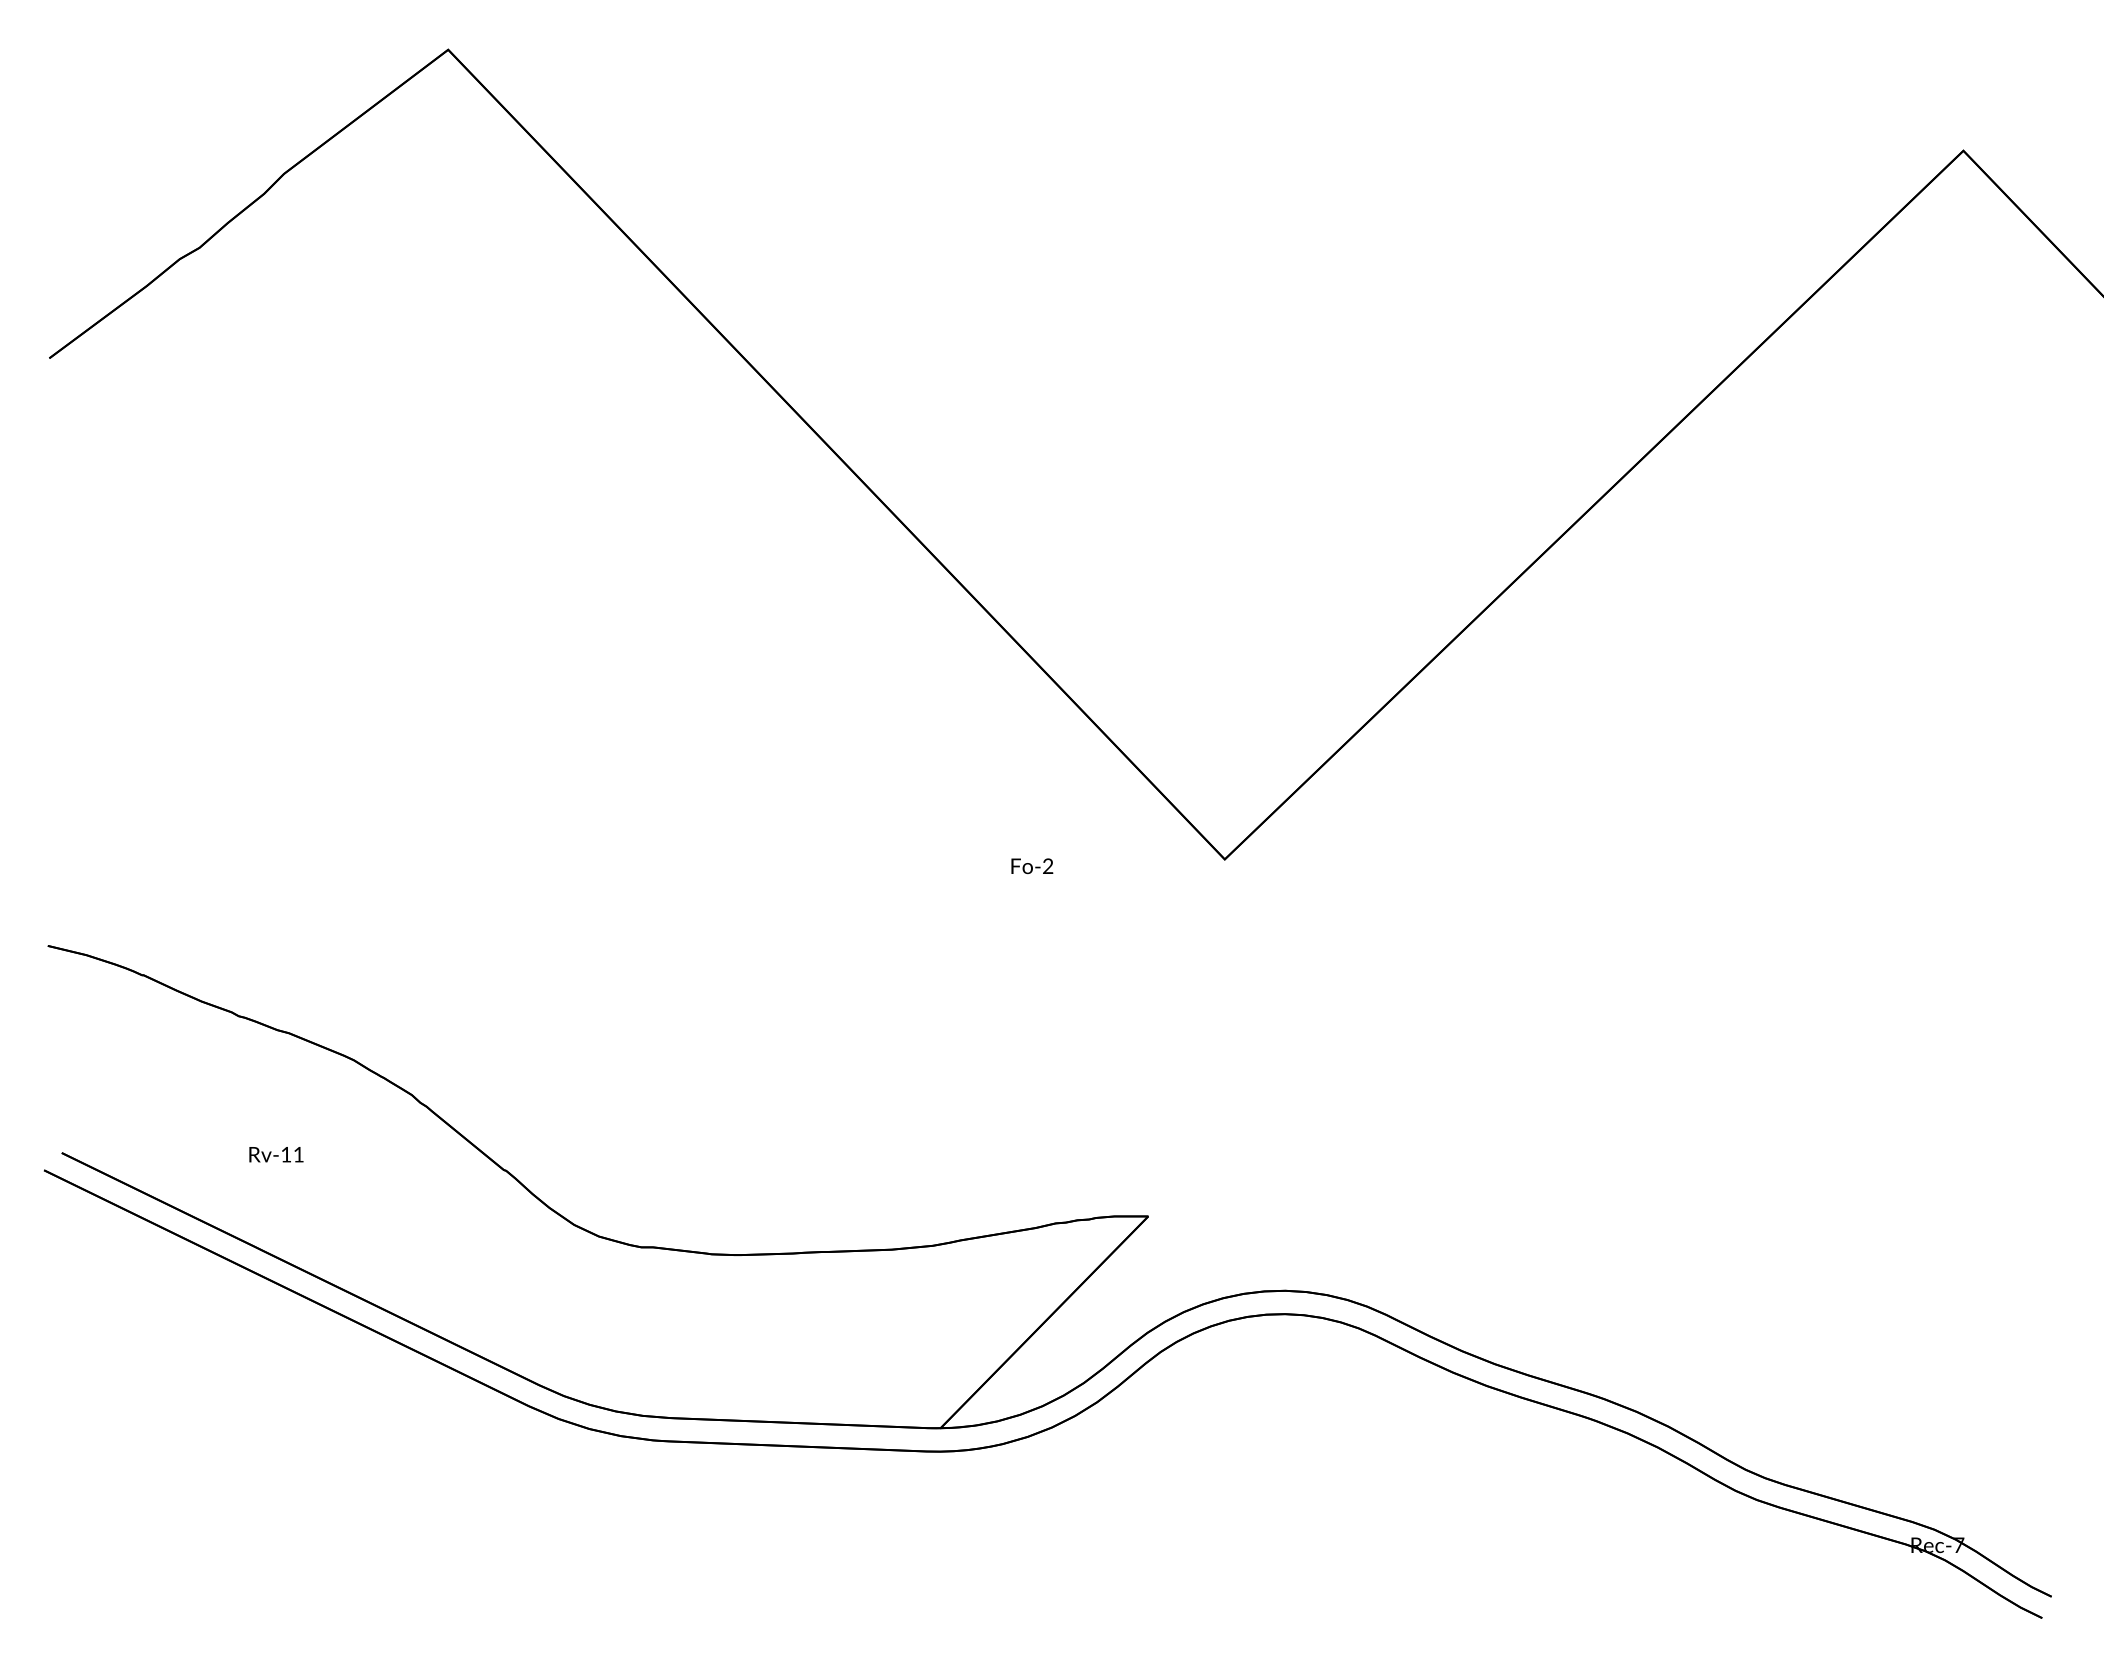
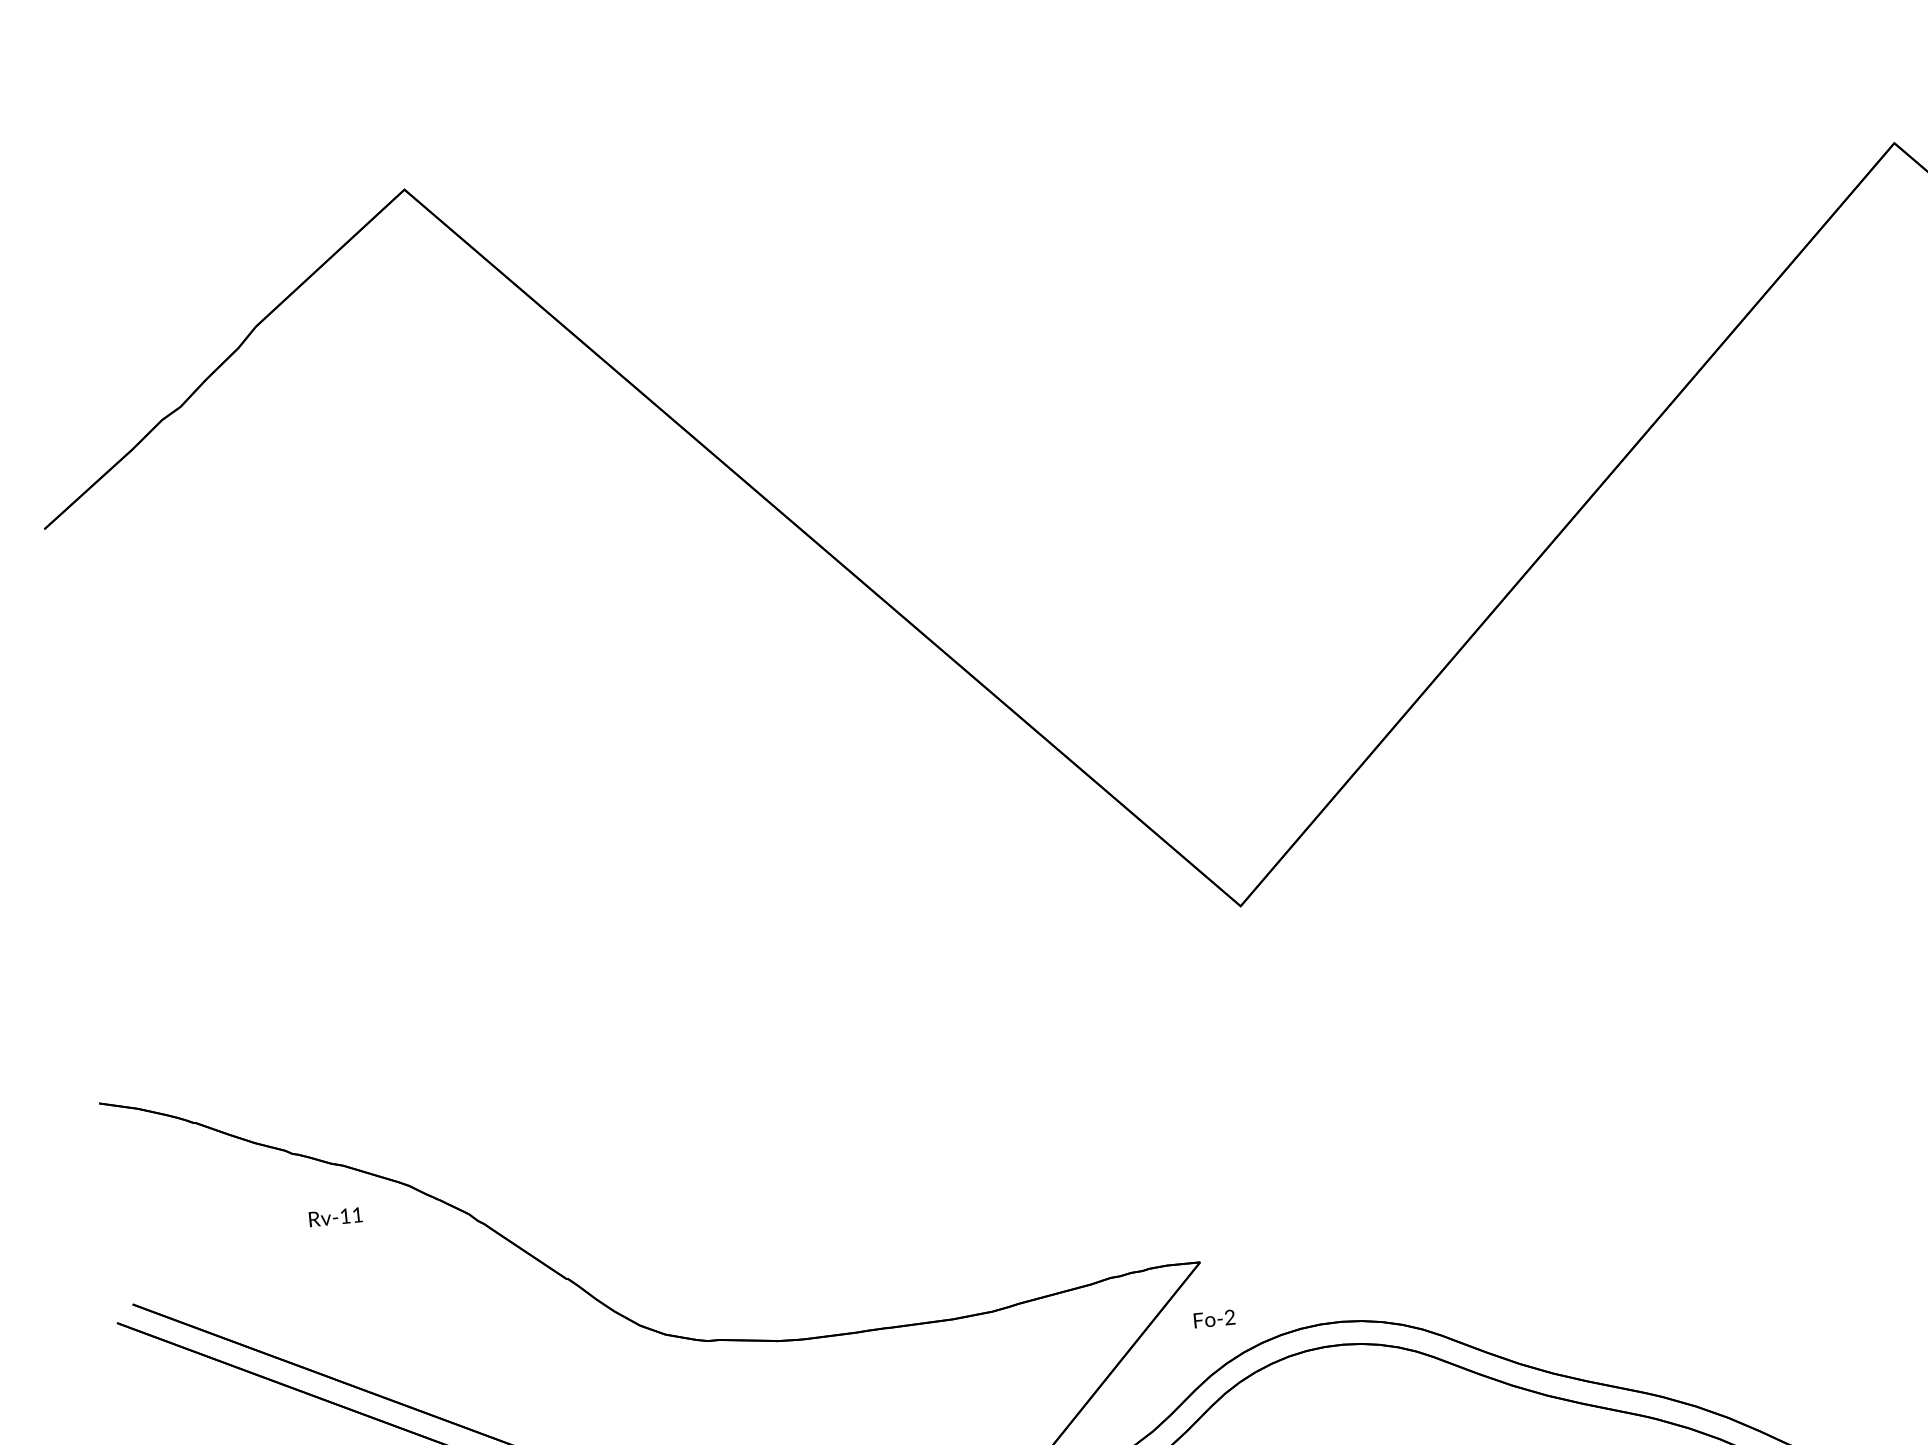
text: (1032, 866) -> (1214, 1319), moved
text: (276, 1154) -> (335, 1216), moved

